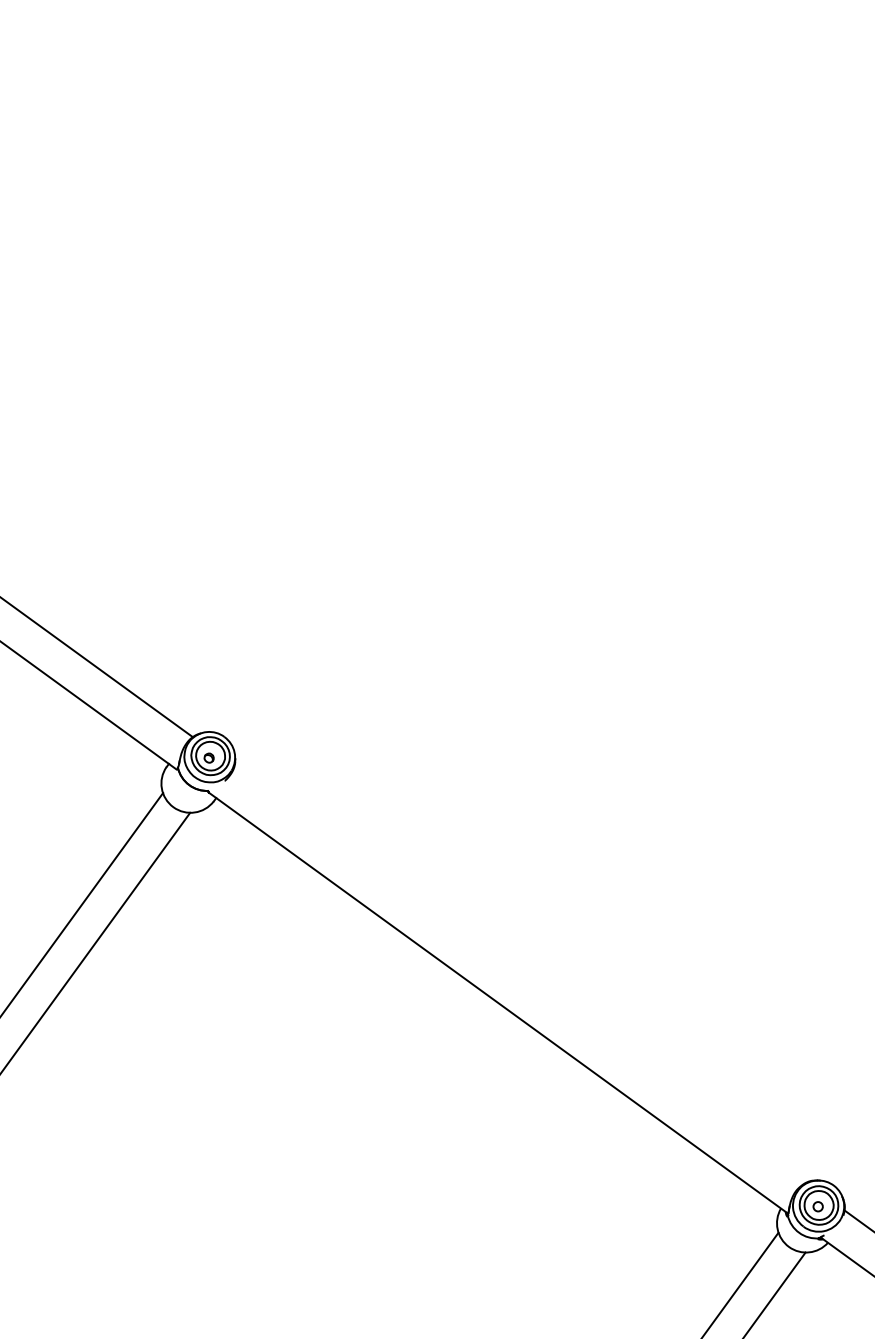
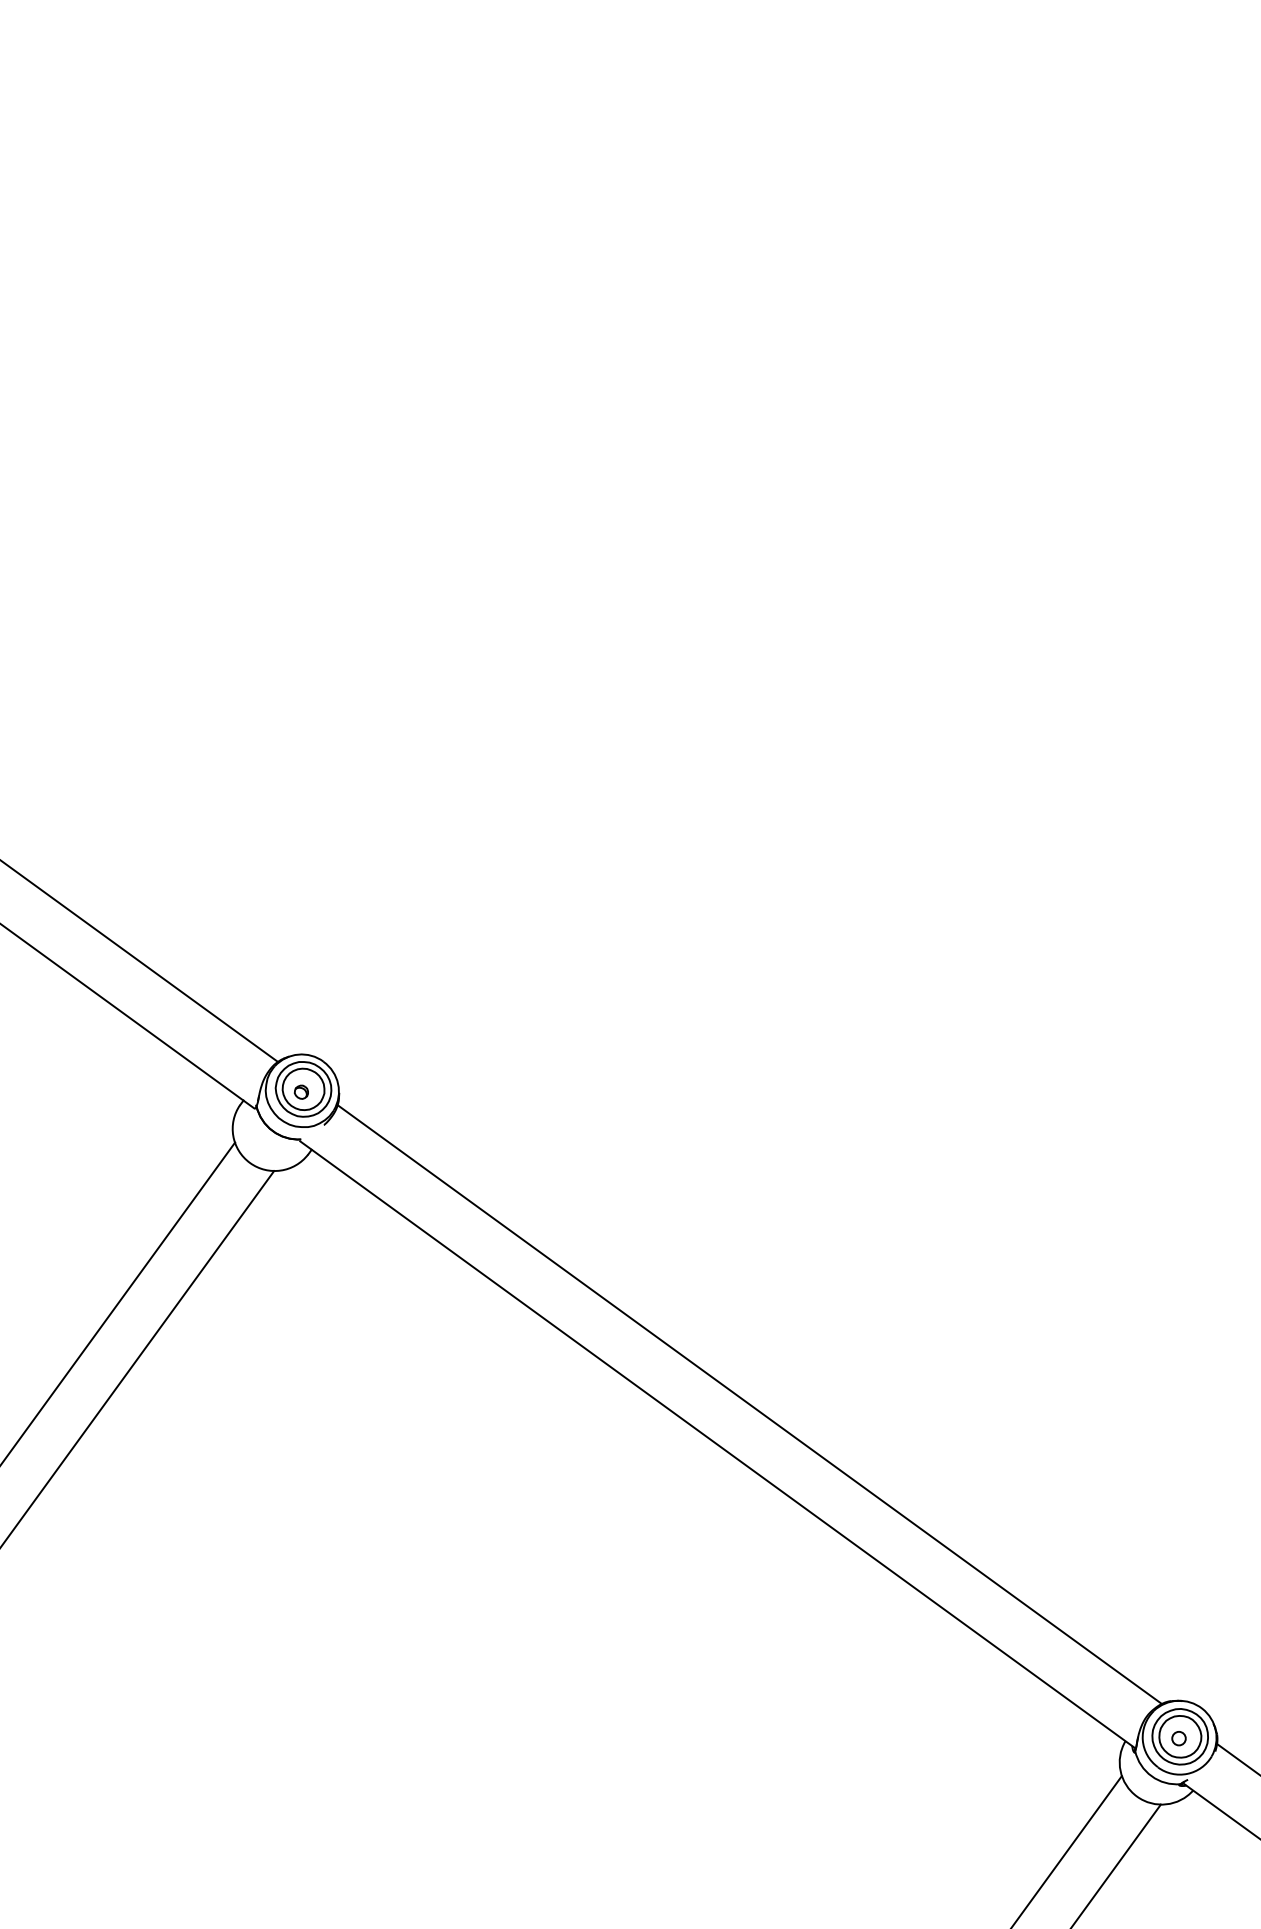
line: (520, 974) -> (750, 1403), added

